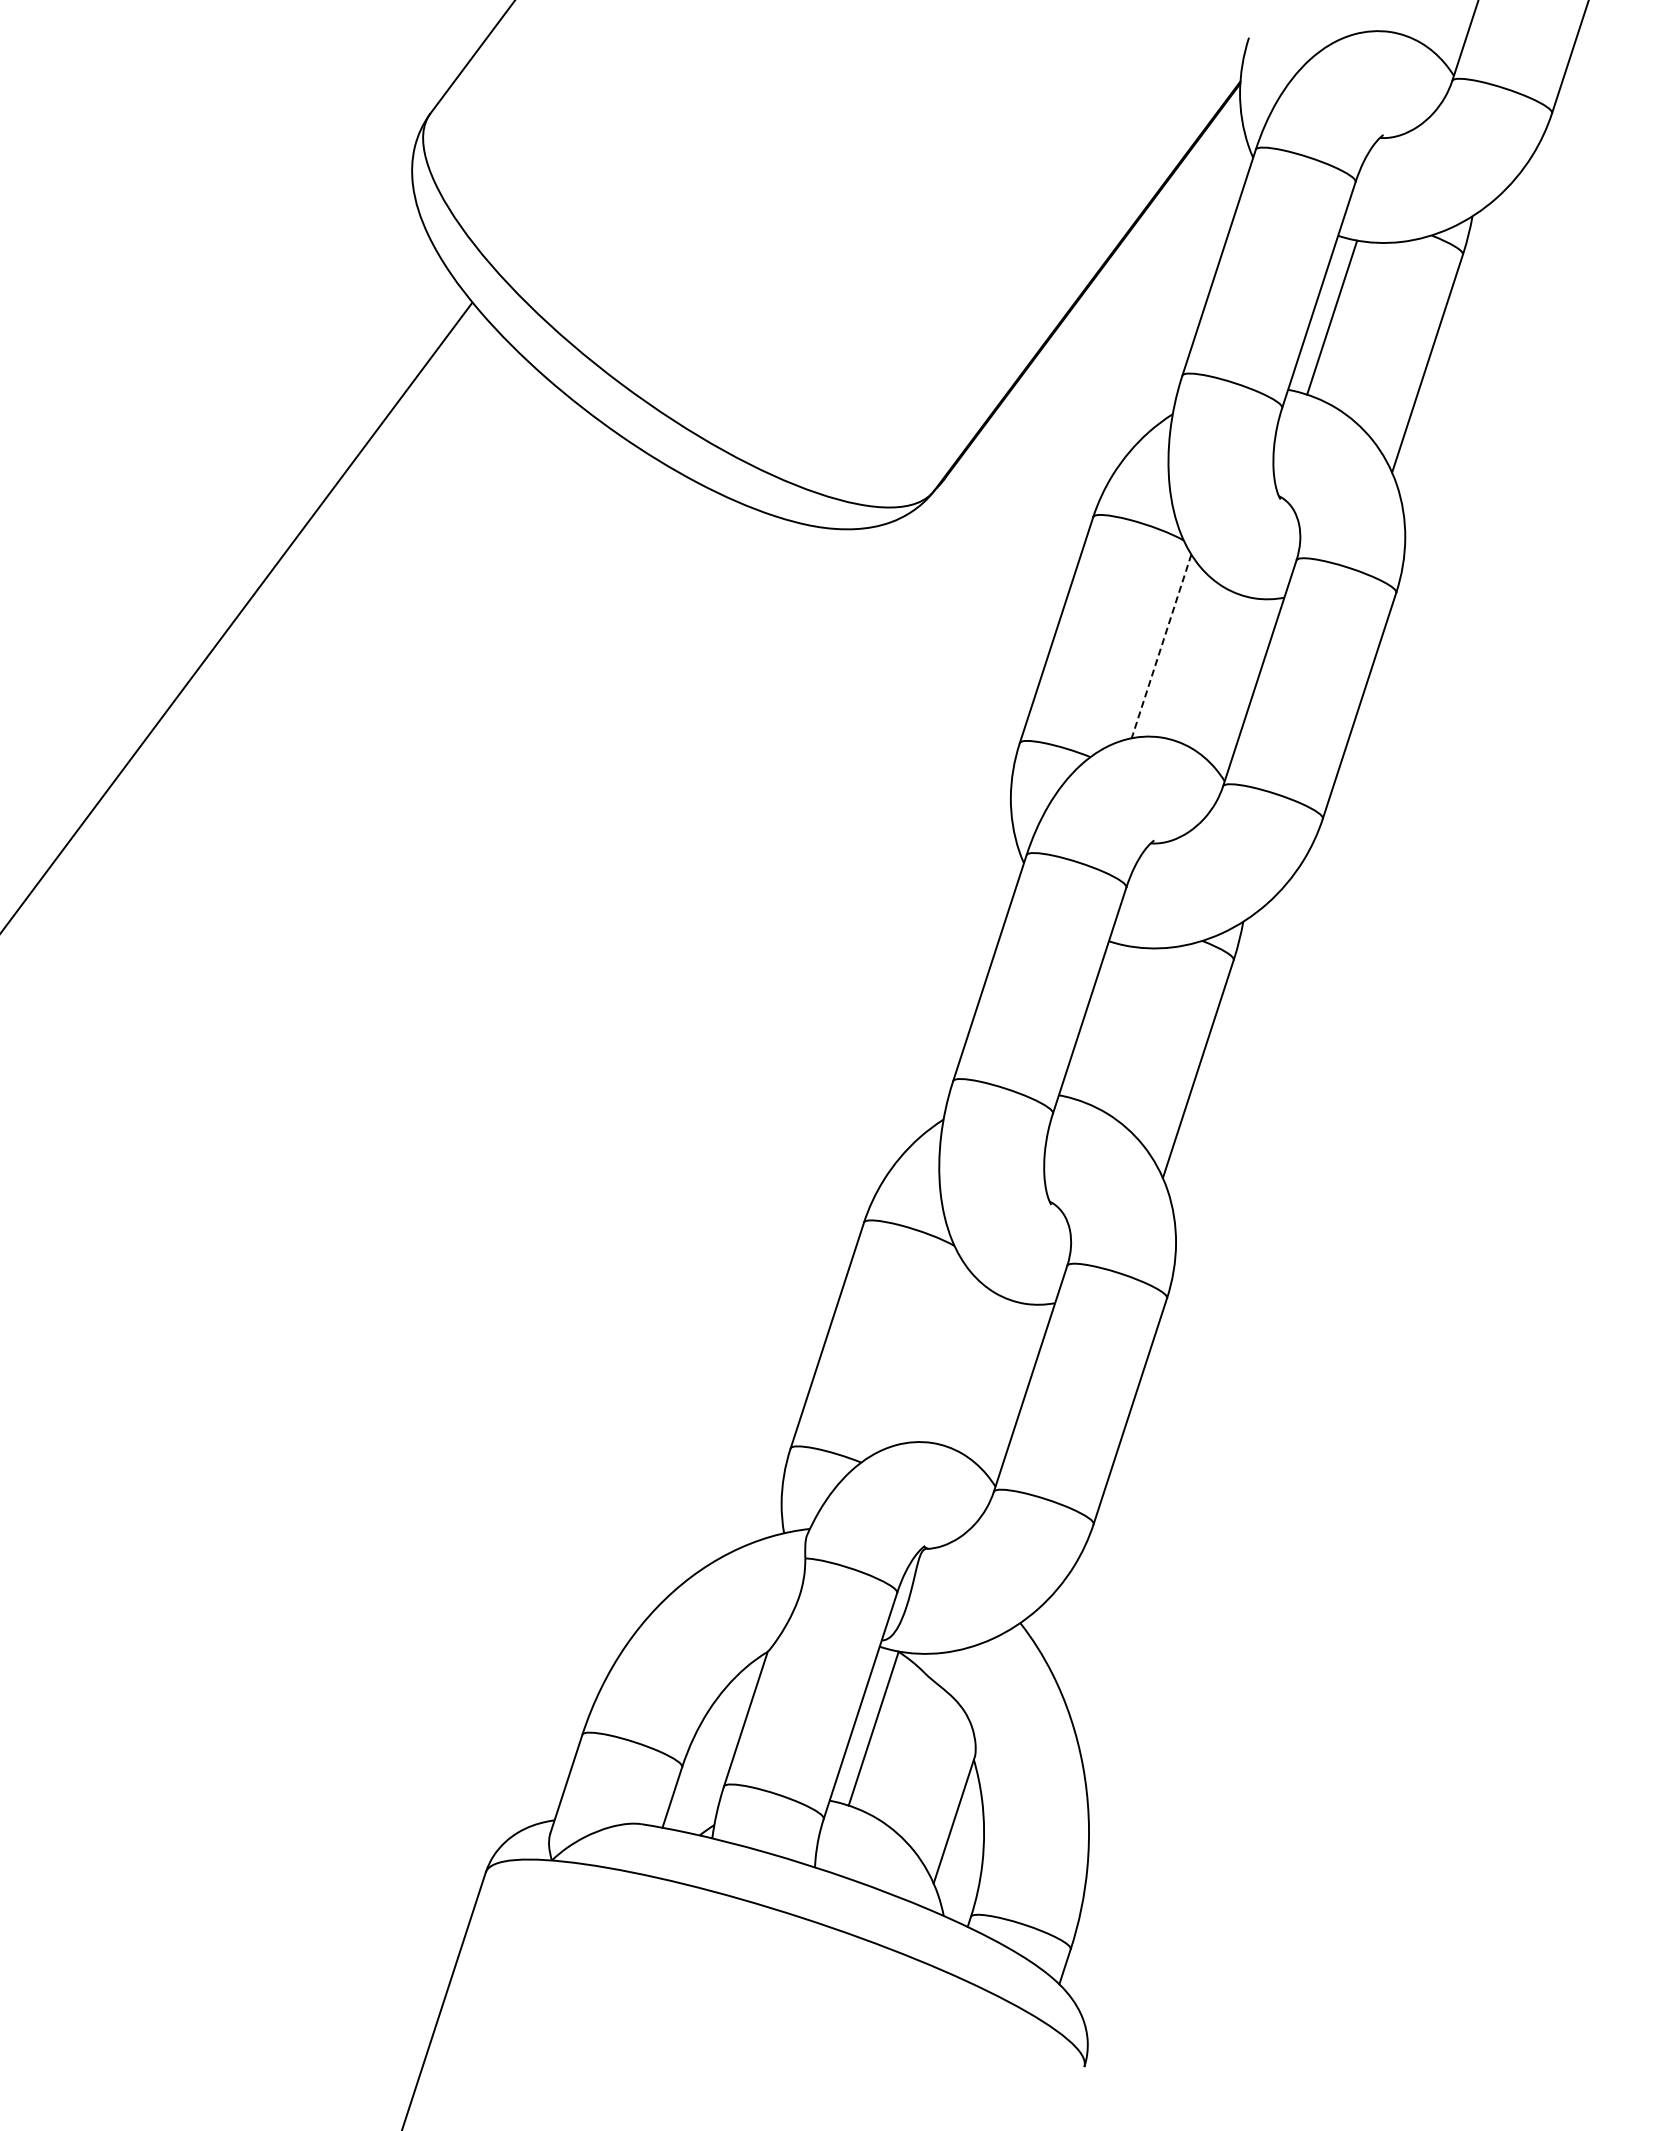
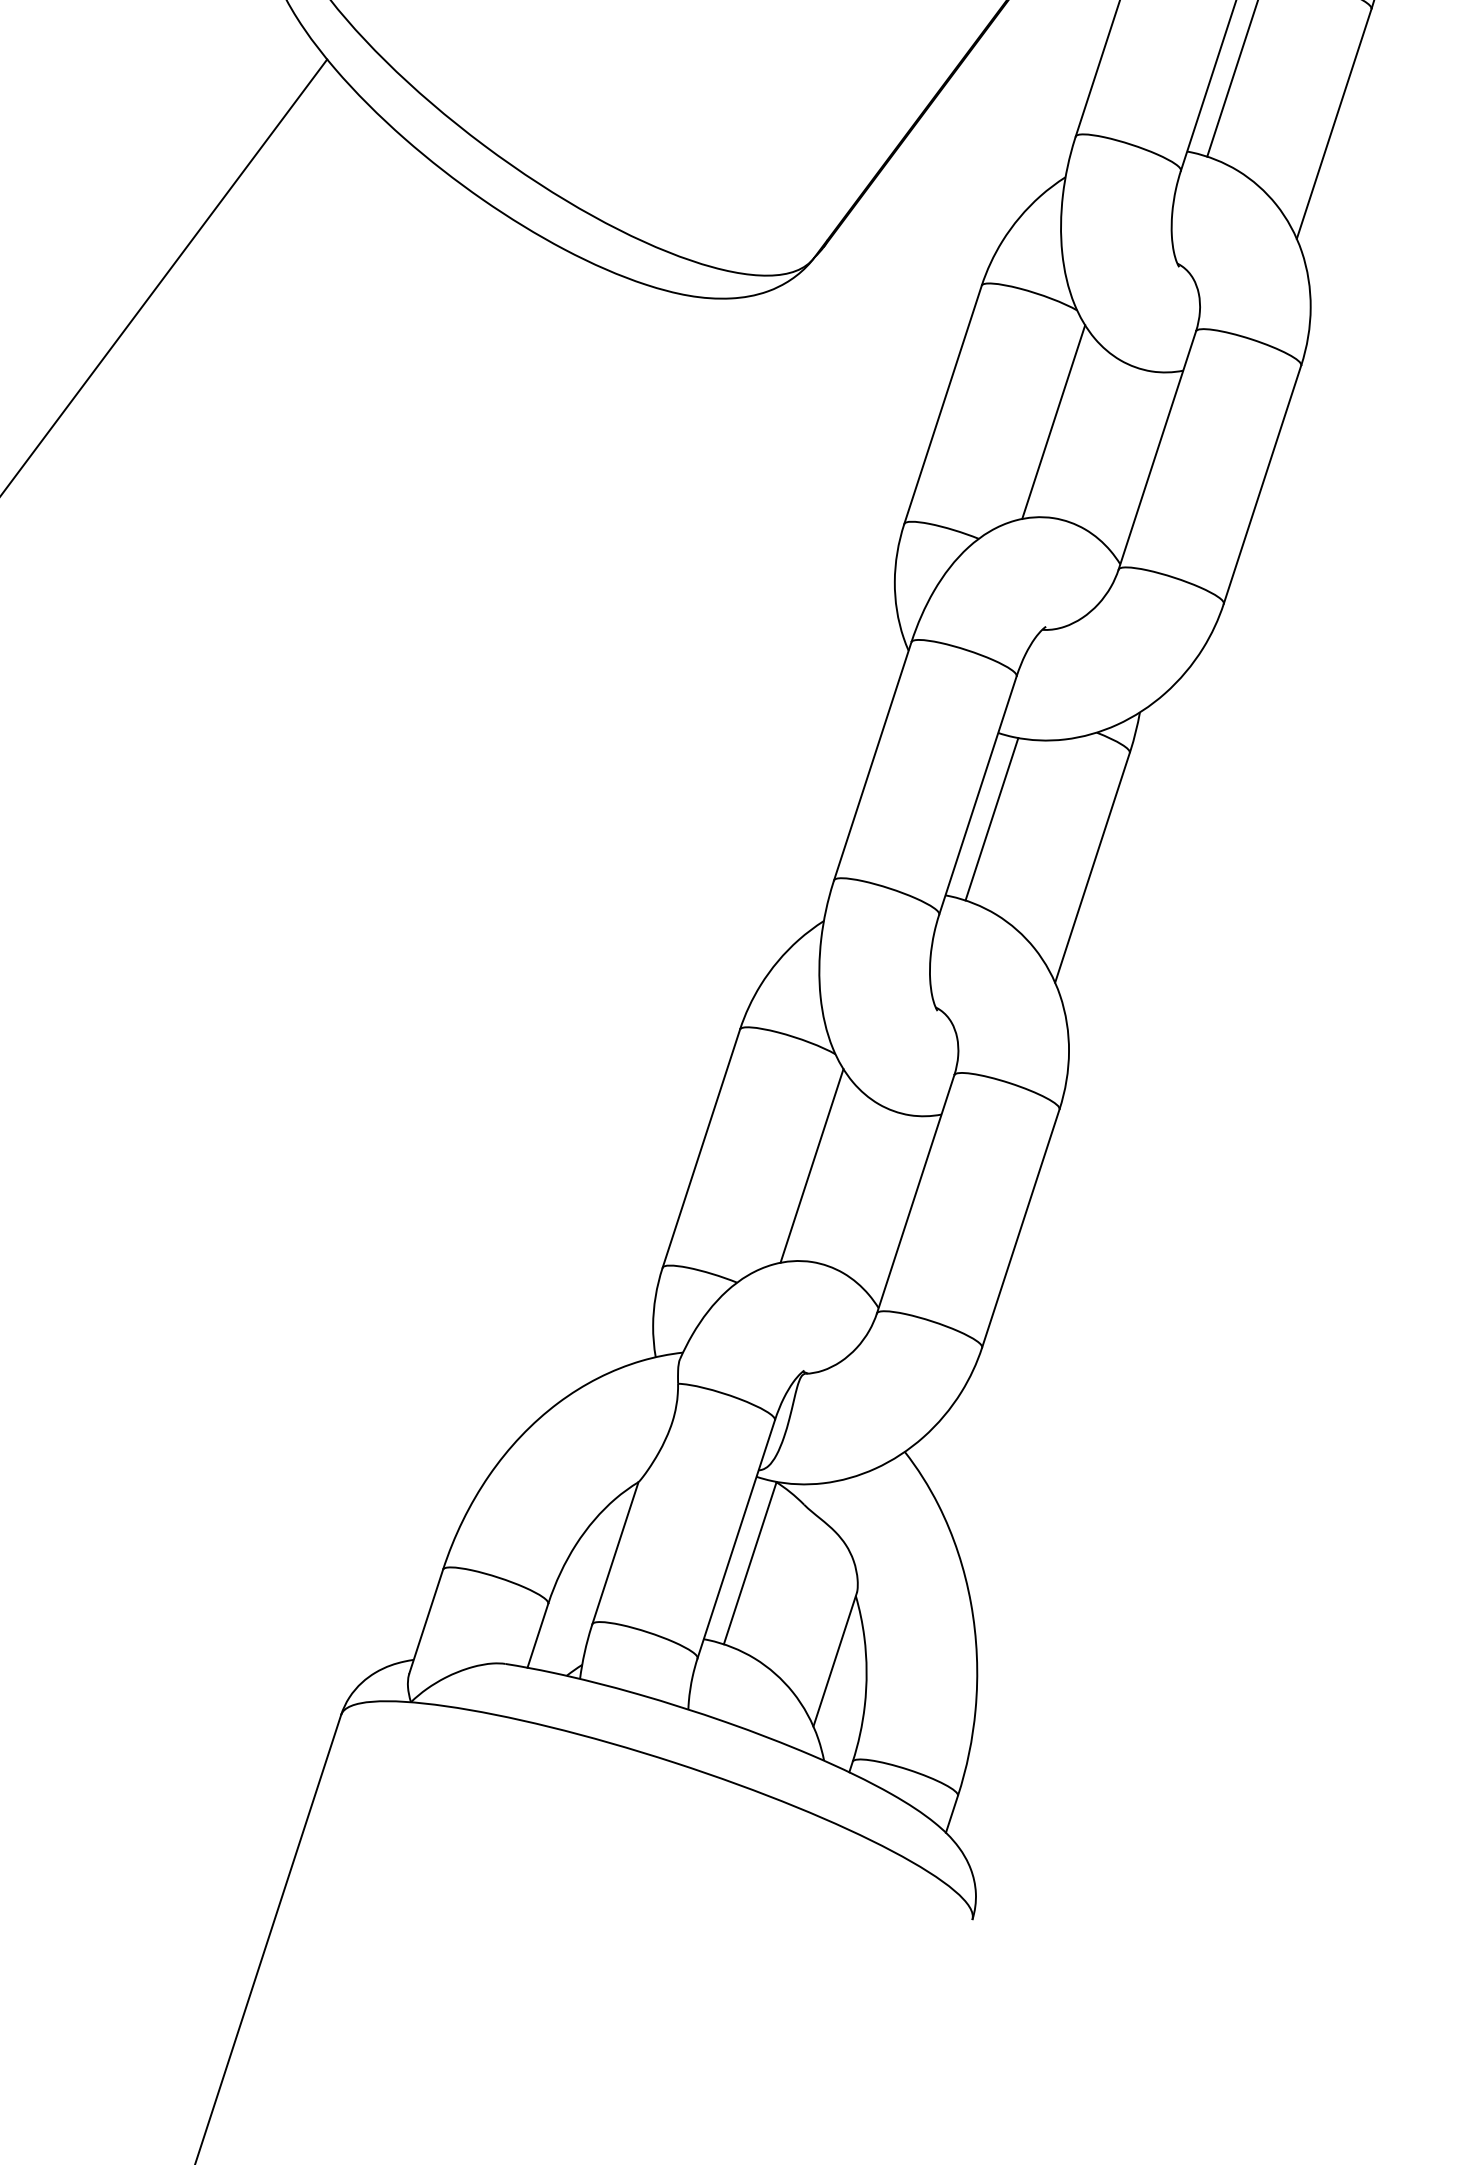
line: (1161, 646) -> (1053, 422), dashed -> solid
line: (1102, 1023) -> (991, 819), added
line: (932, 1351) -> (812, 1165), added

